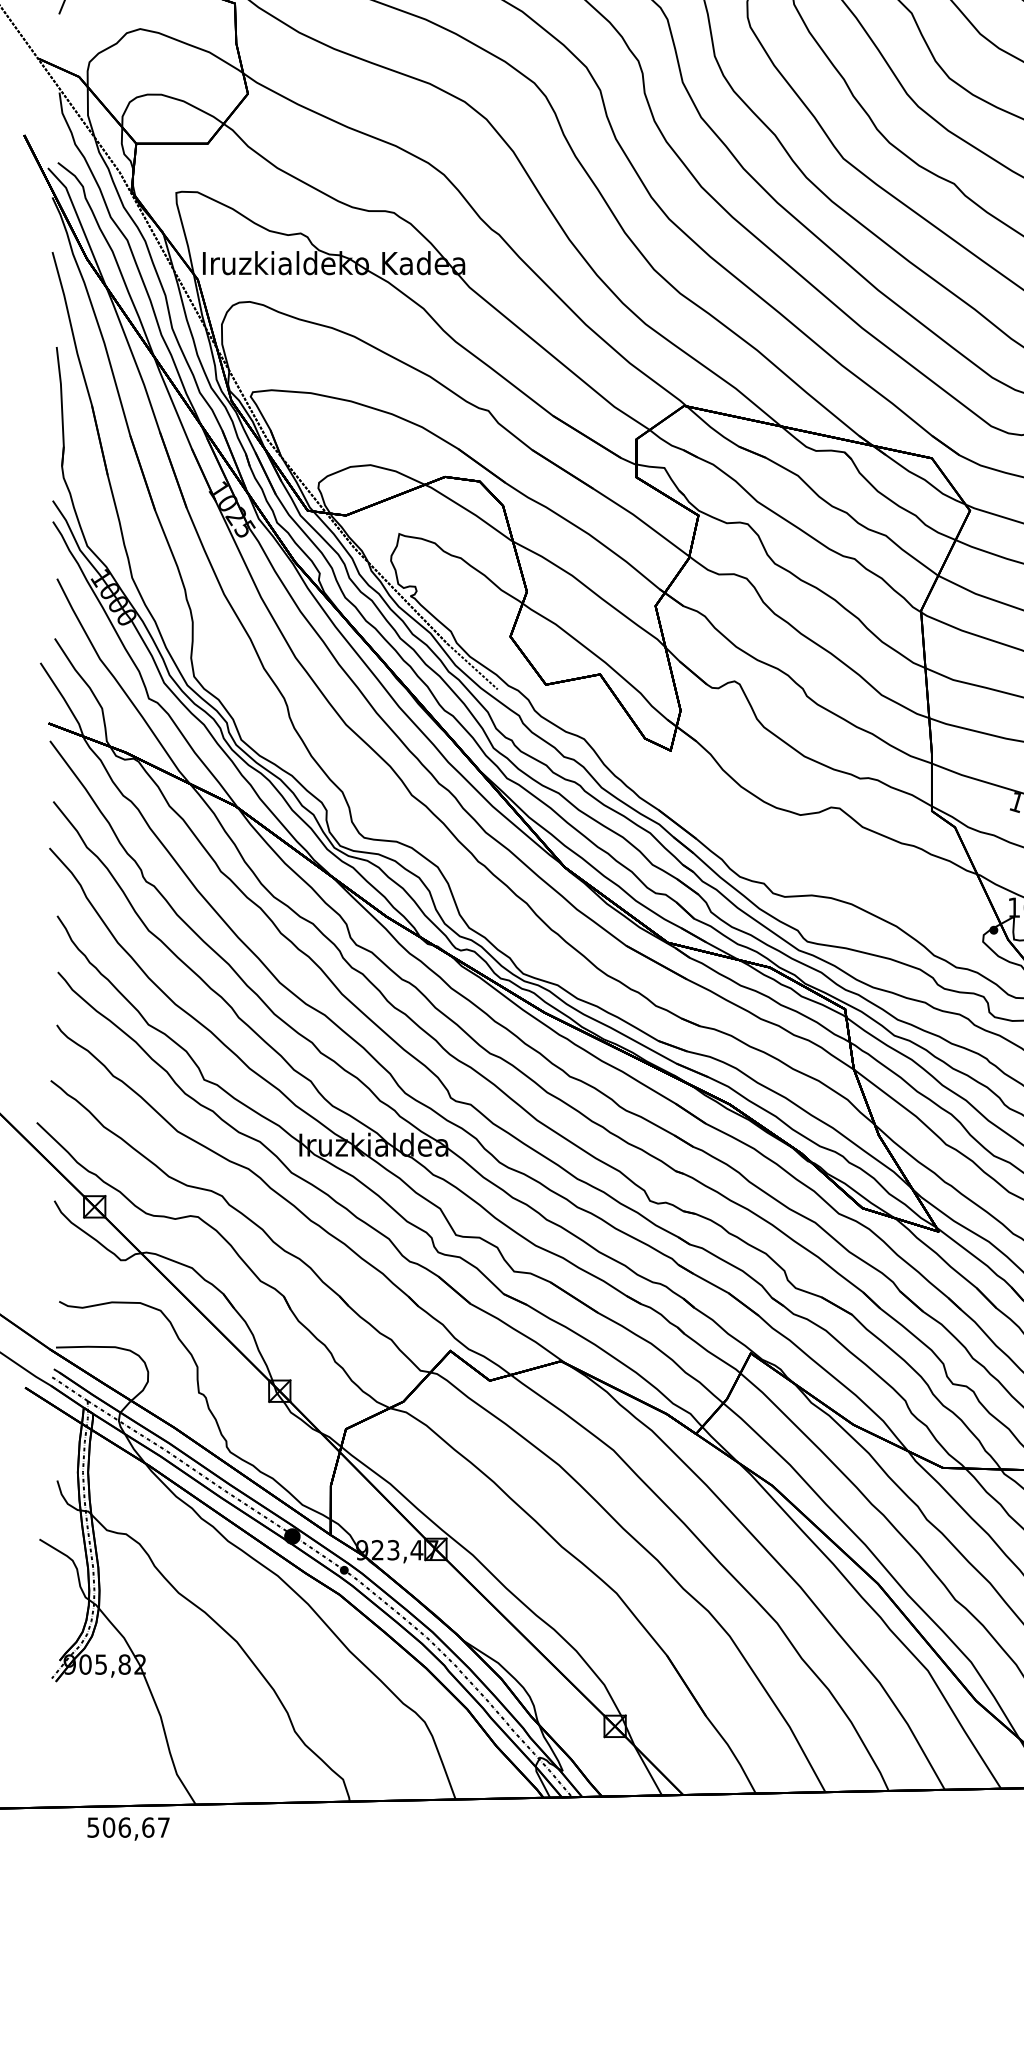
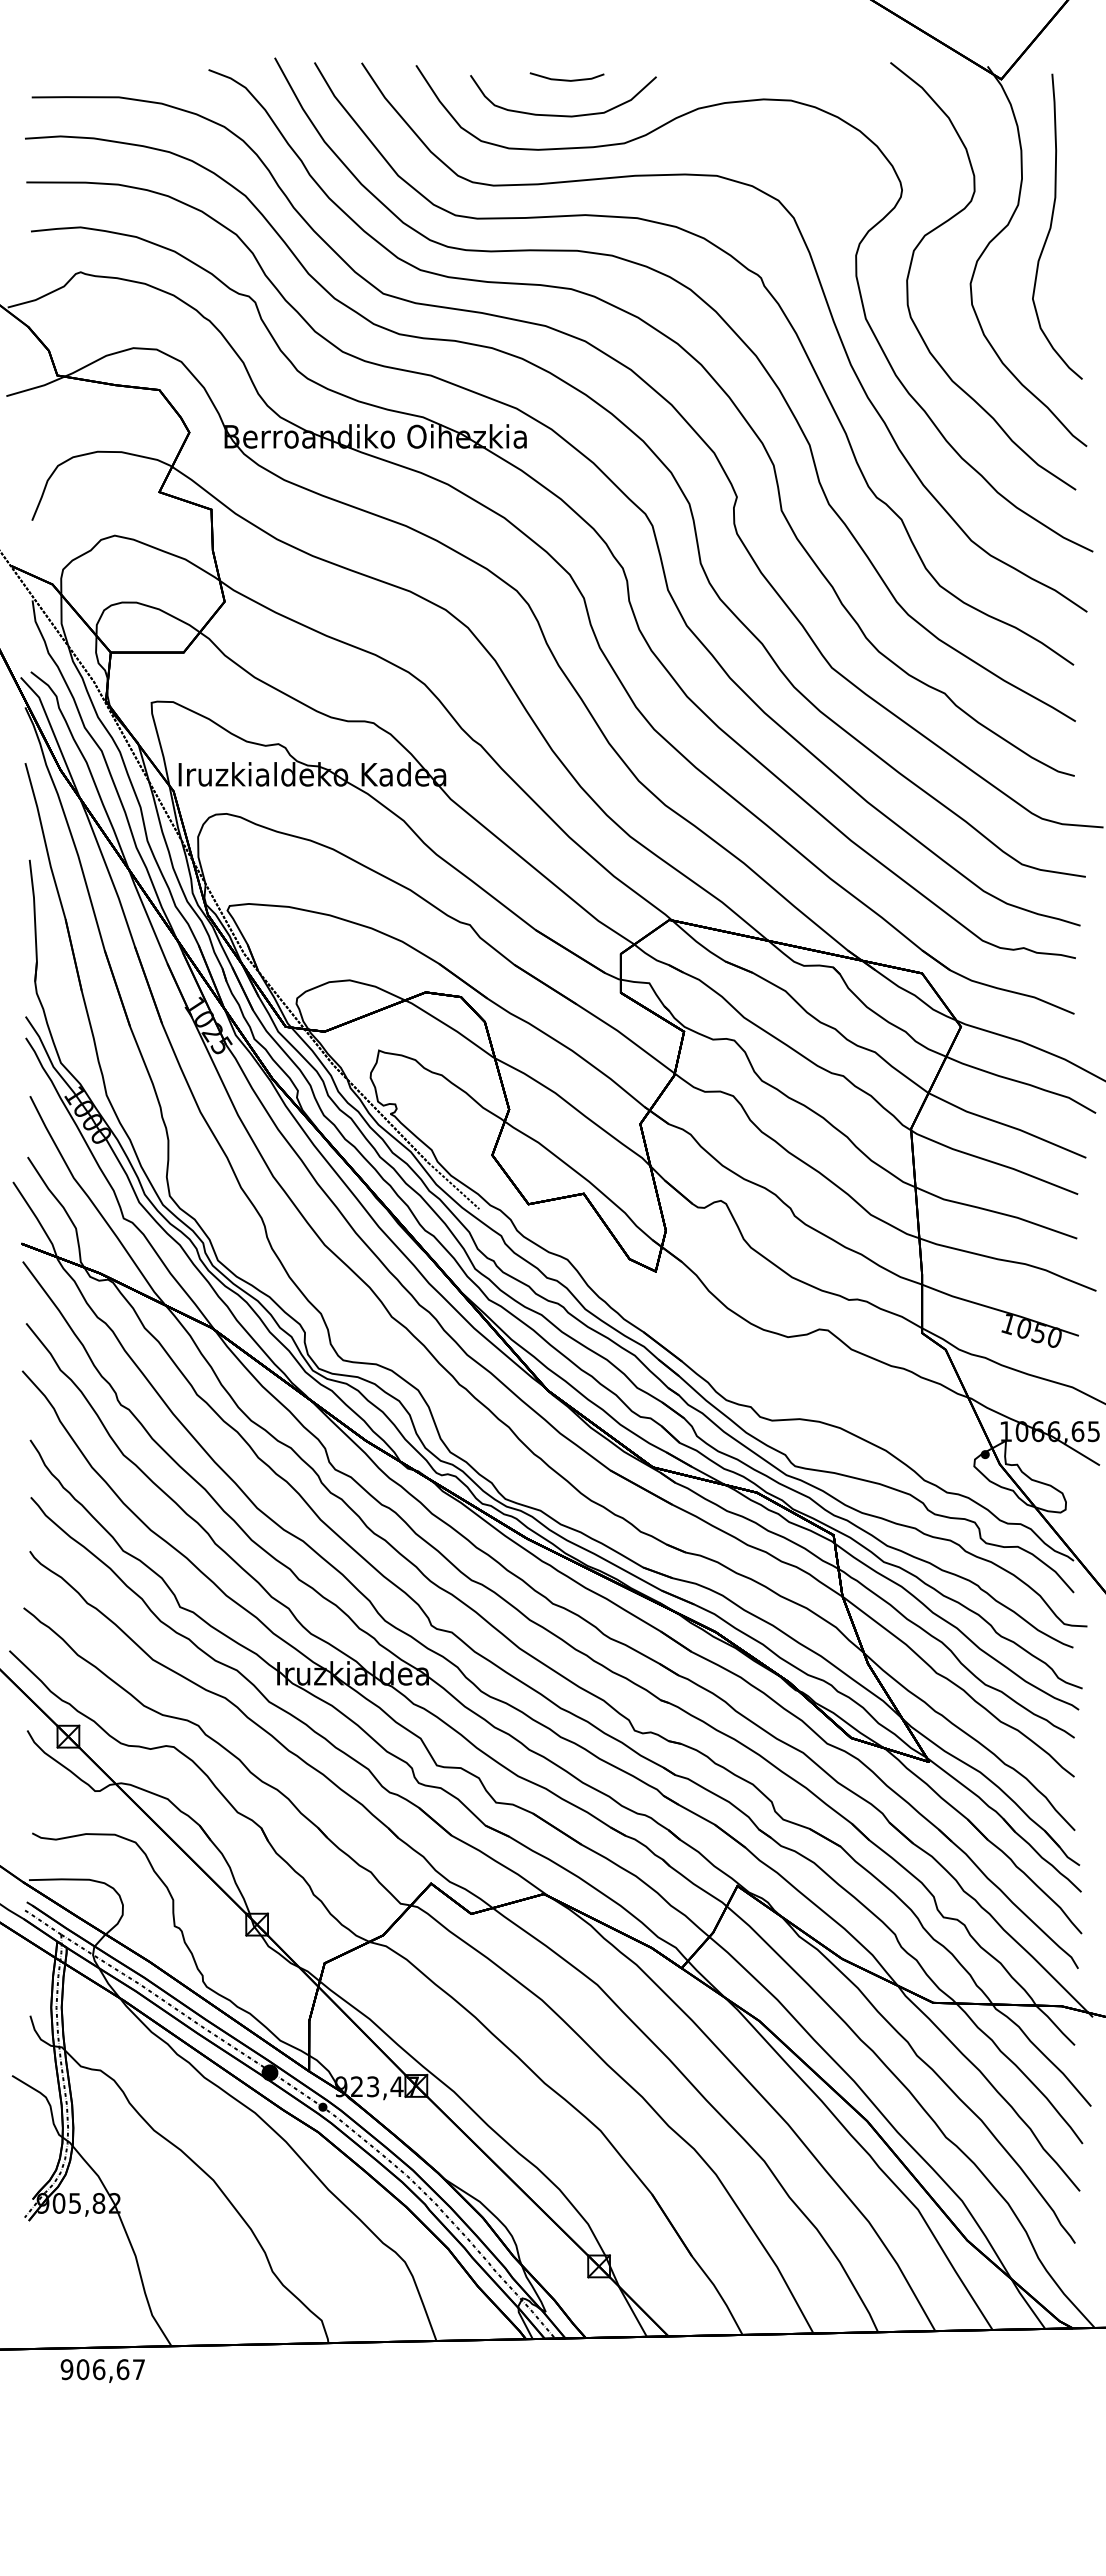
text: (92, 1827) -> (66, 2369), 506,67 -> 906,67

